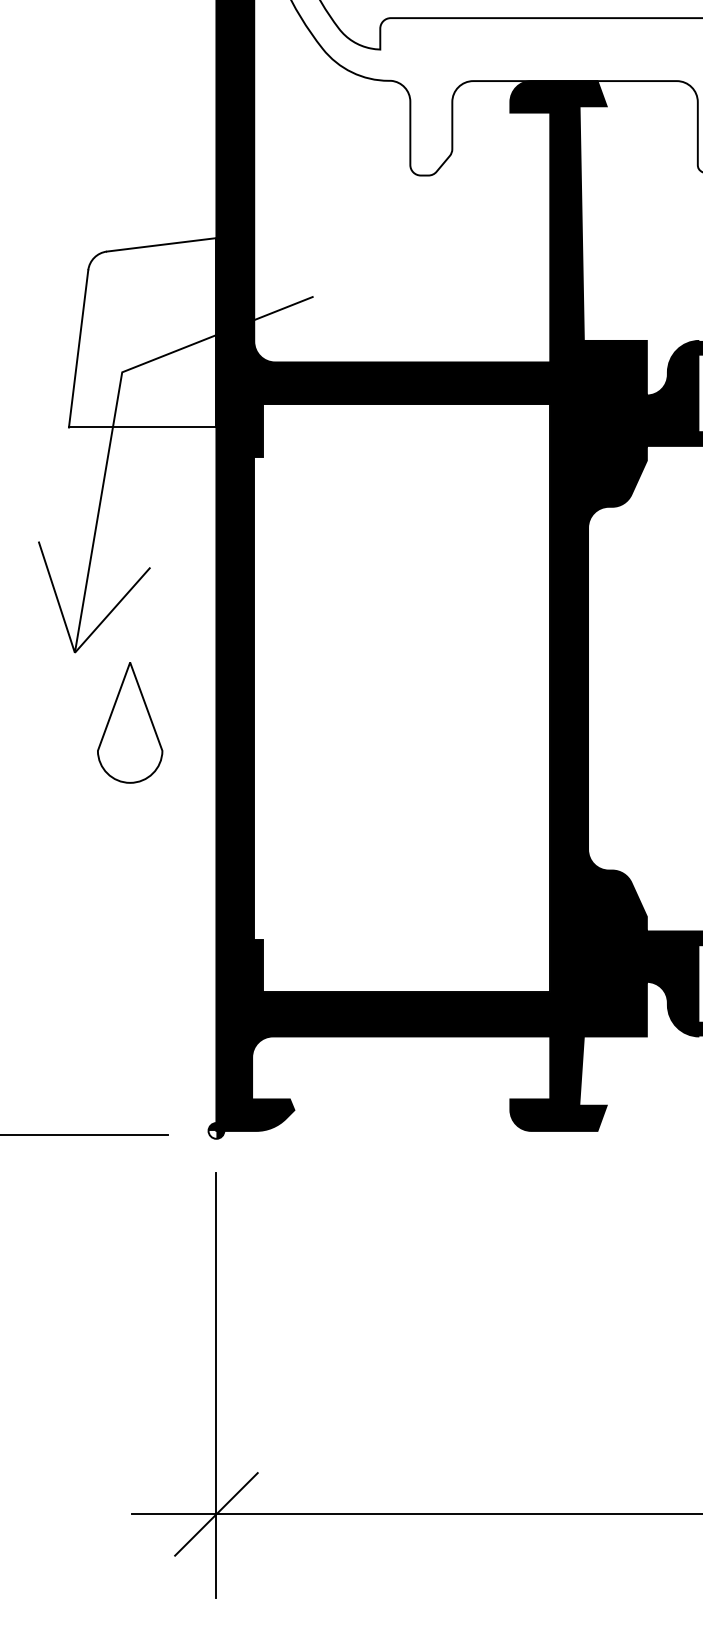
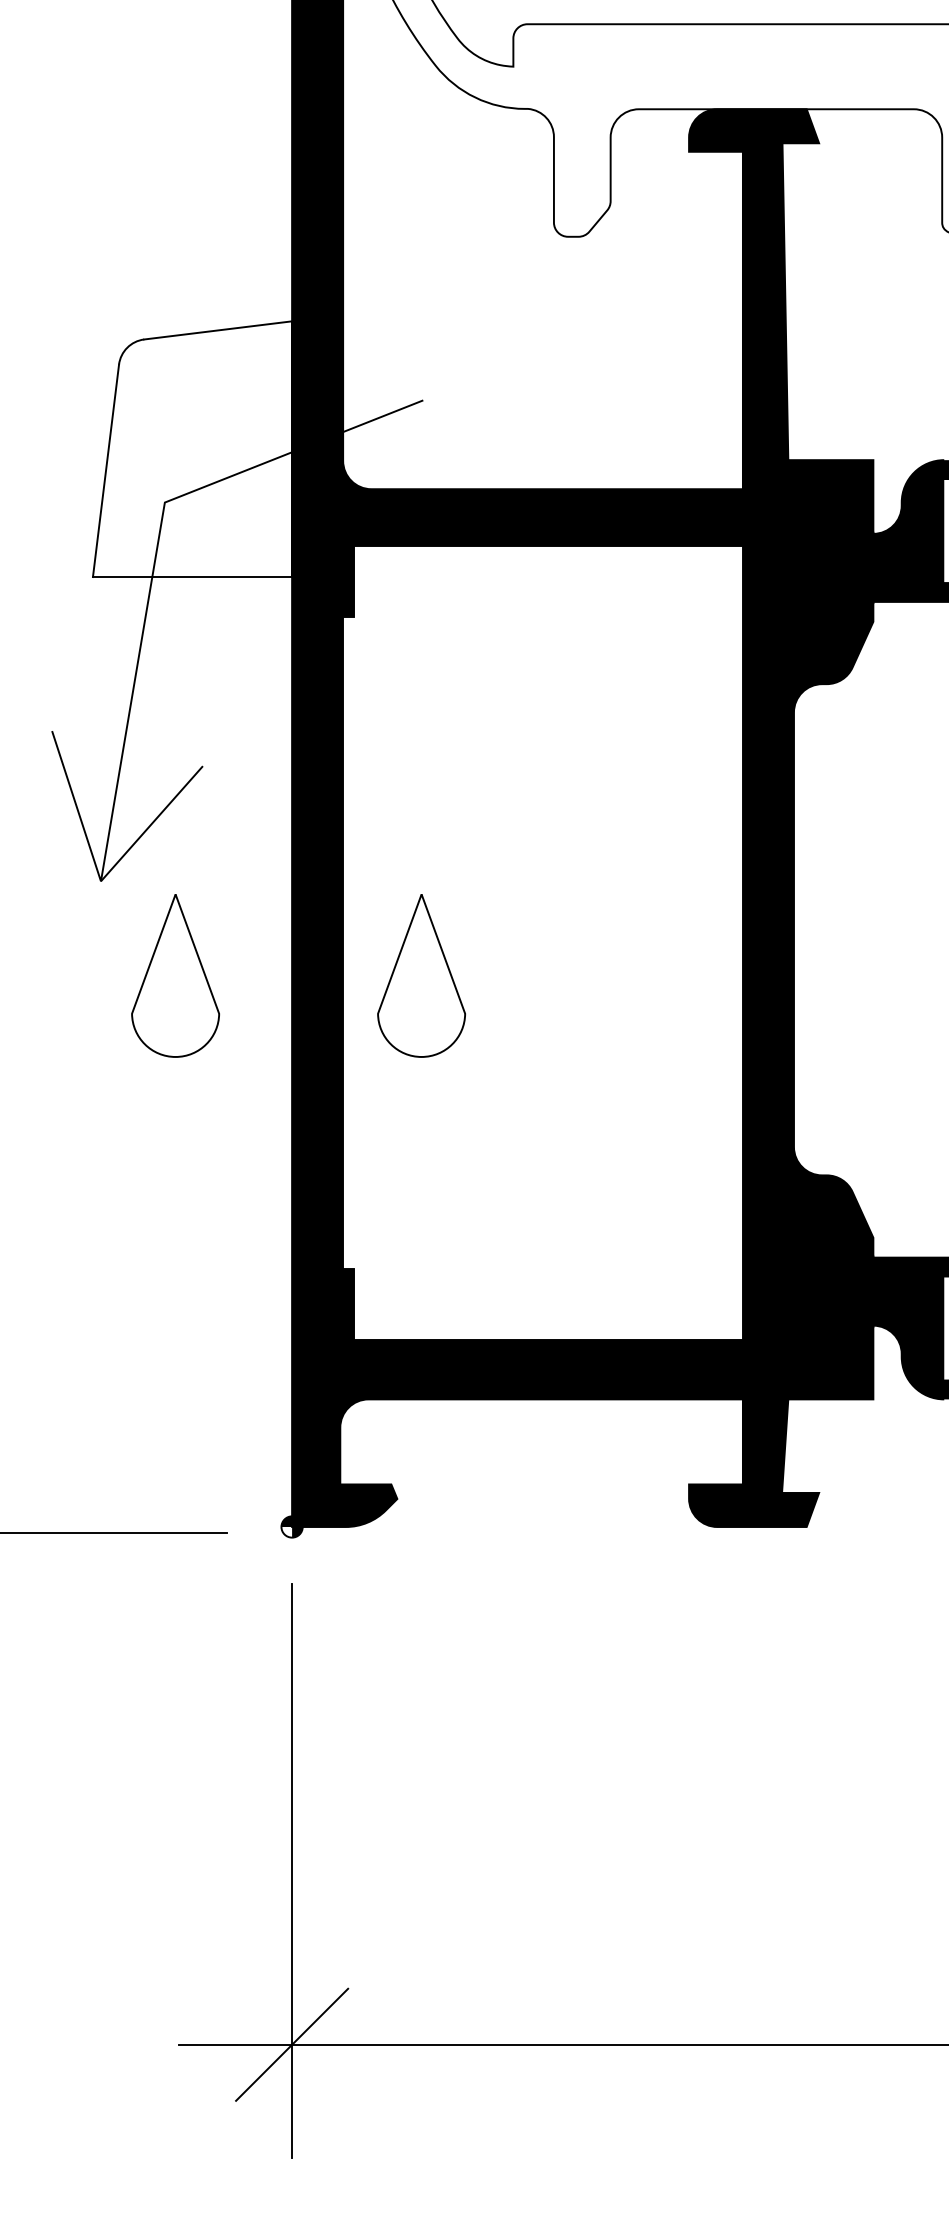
part: (312, 722) -> (421, 975), added

